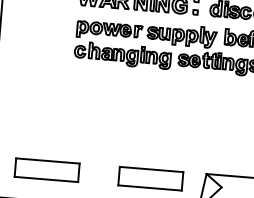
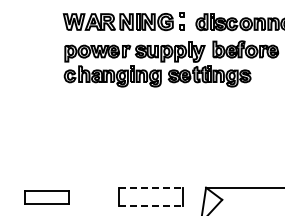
part: (46, 169) -> (46, 196), size x0.7
line: (151, 169) -> (150, 187), solid -> dashed
line: (149, 188) -> (150, 206), solid -> dashed

